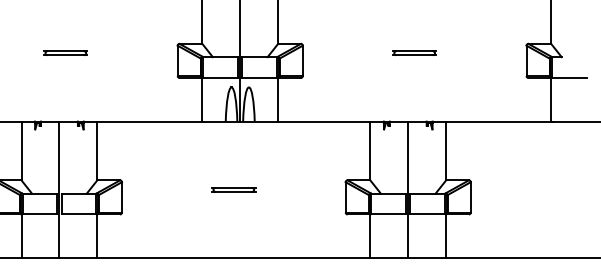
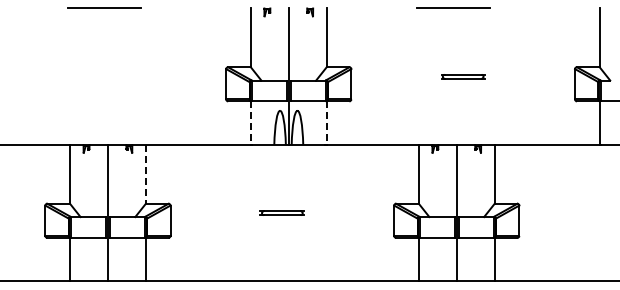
part: (65, 53) -> (114, 76), removed
line: (201, 100) -> (250, 123), solid -> dashed
line: (277, 100) -> (326, 123), solid -> dashed
line: (96, 151) -> (145, 174), solid -> dashed

